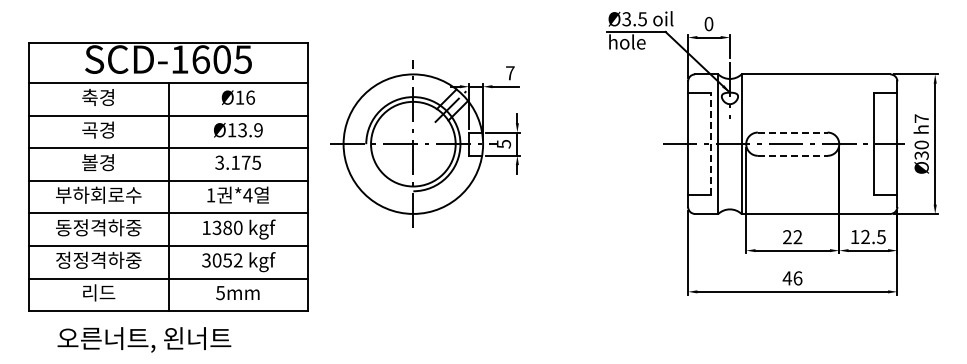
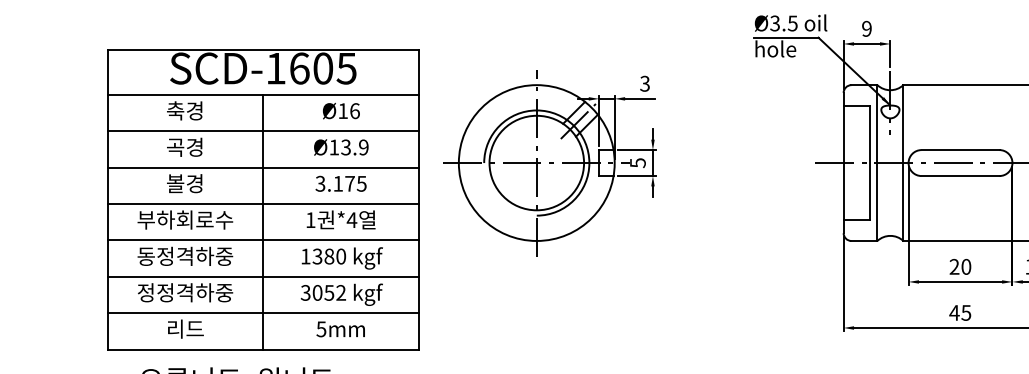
text: (708, 24) -> (866, 29), 0 -> 9
text: (509, 73) -> (644, 84), 7 -> 3
line: (792, 132) -> (960, 150), dashed -> solid
line: (711, 143) -> (869, 162), dashed -> solid
line: (792, 155) -> (960, 175), dashed -> solid
text: (797, 237) -> (965, 267), 22 -> 20
text: (797, 278) -> (965, 313), 46 -> 45

